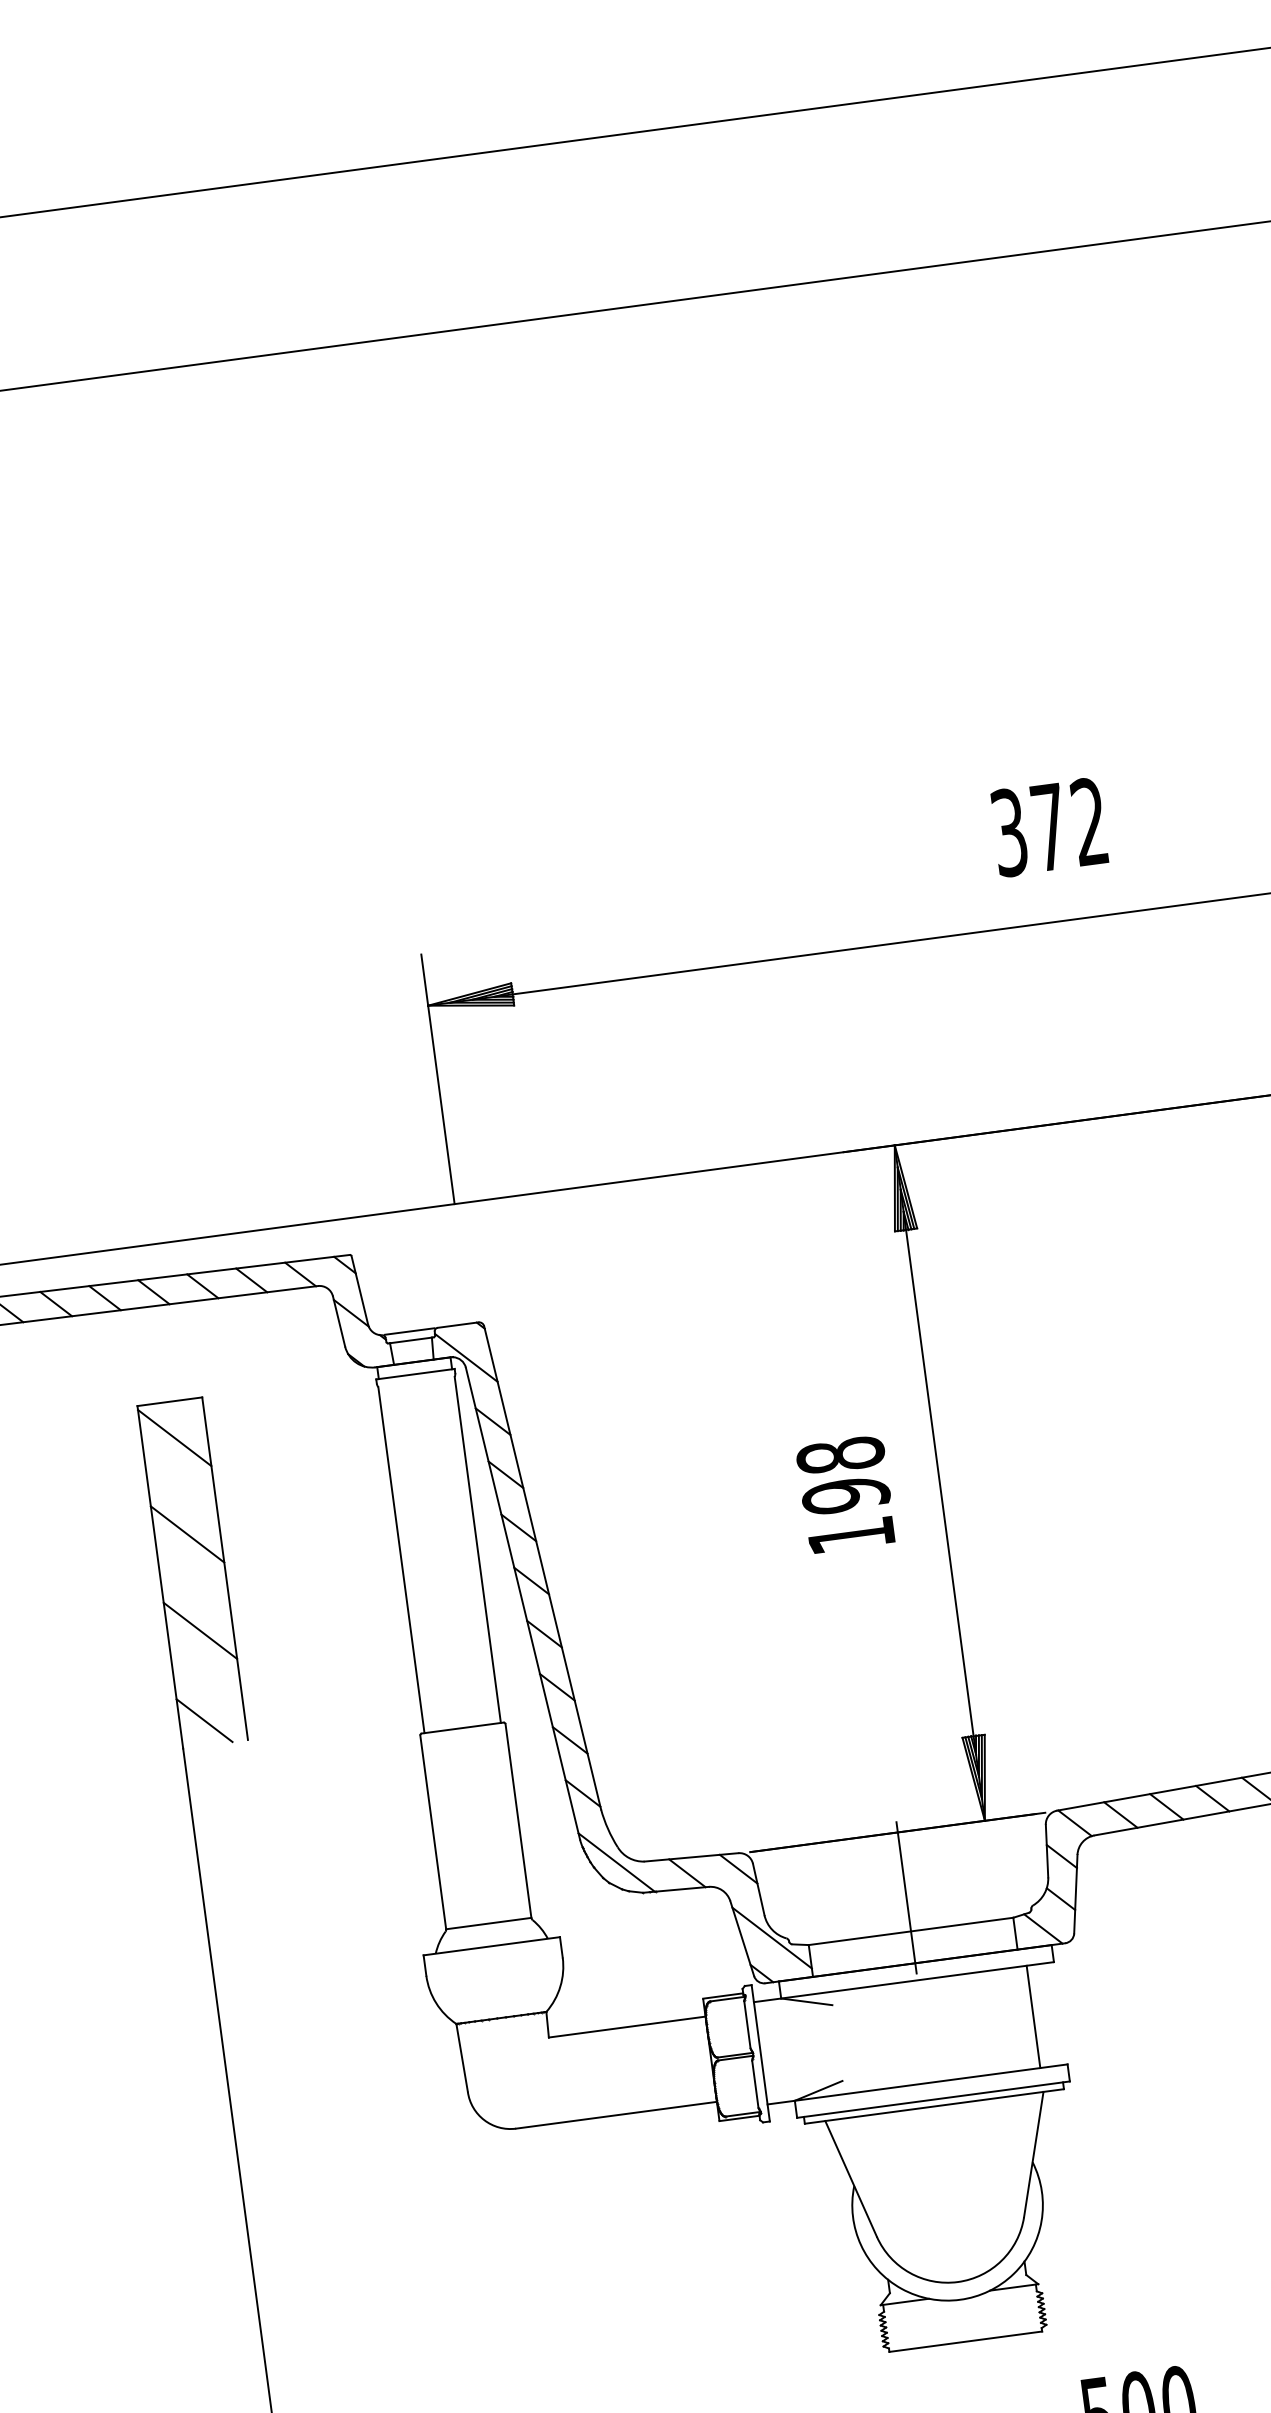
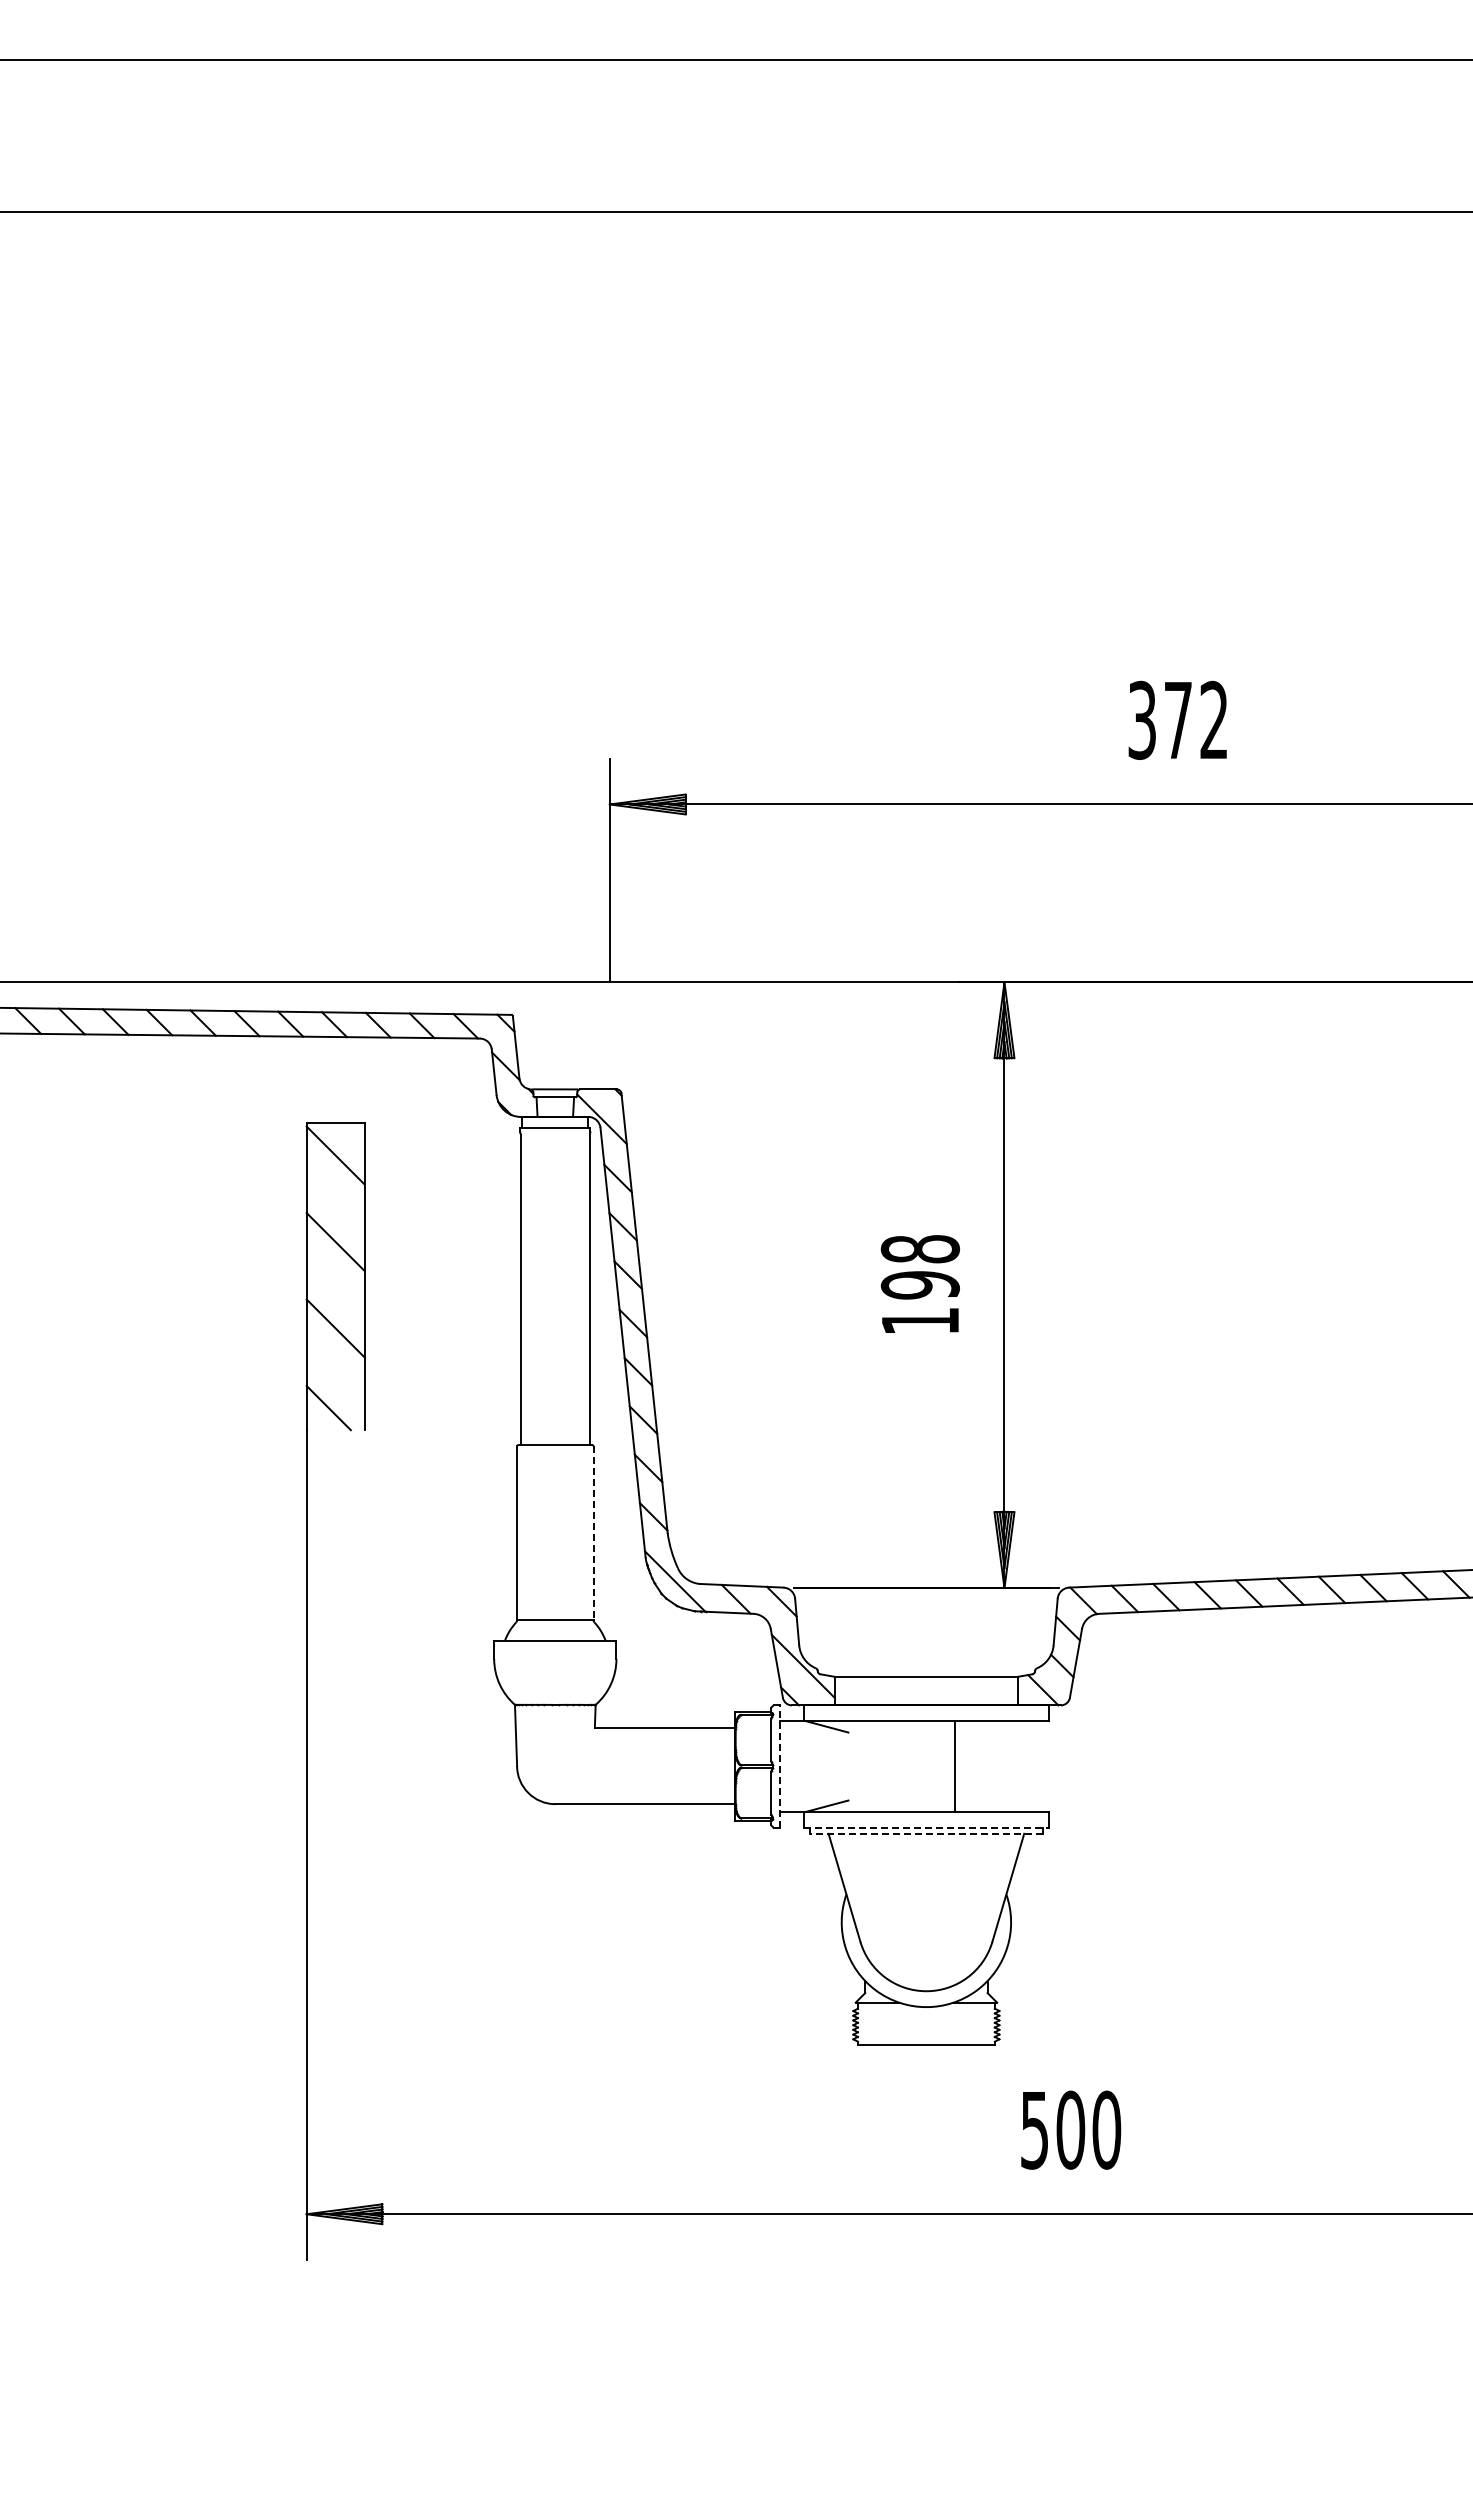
line: (518, 1821) -> (593, 1533), solid -> dashed
line: (906, 1897) -> (926, 1646), removed
line: (1033, 2016) -> (955, 1766), moved
line: (760, 2053) -> (779, 1766), solid -> dashed
line: (933, 2099) -> (926, 1827), solid -> dashed
line: (933, 2106) -> (925, 1833), solid -> dashed

